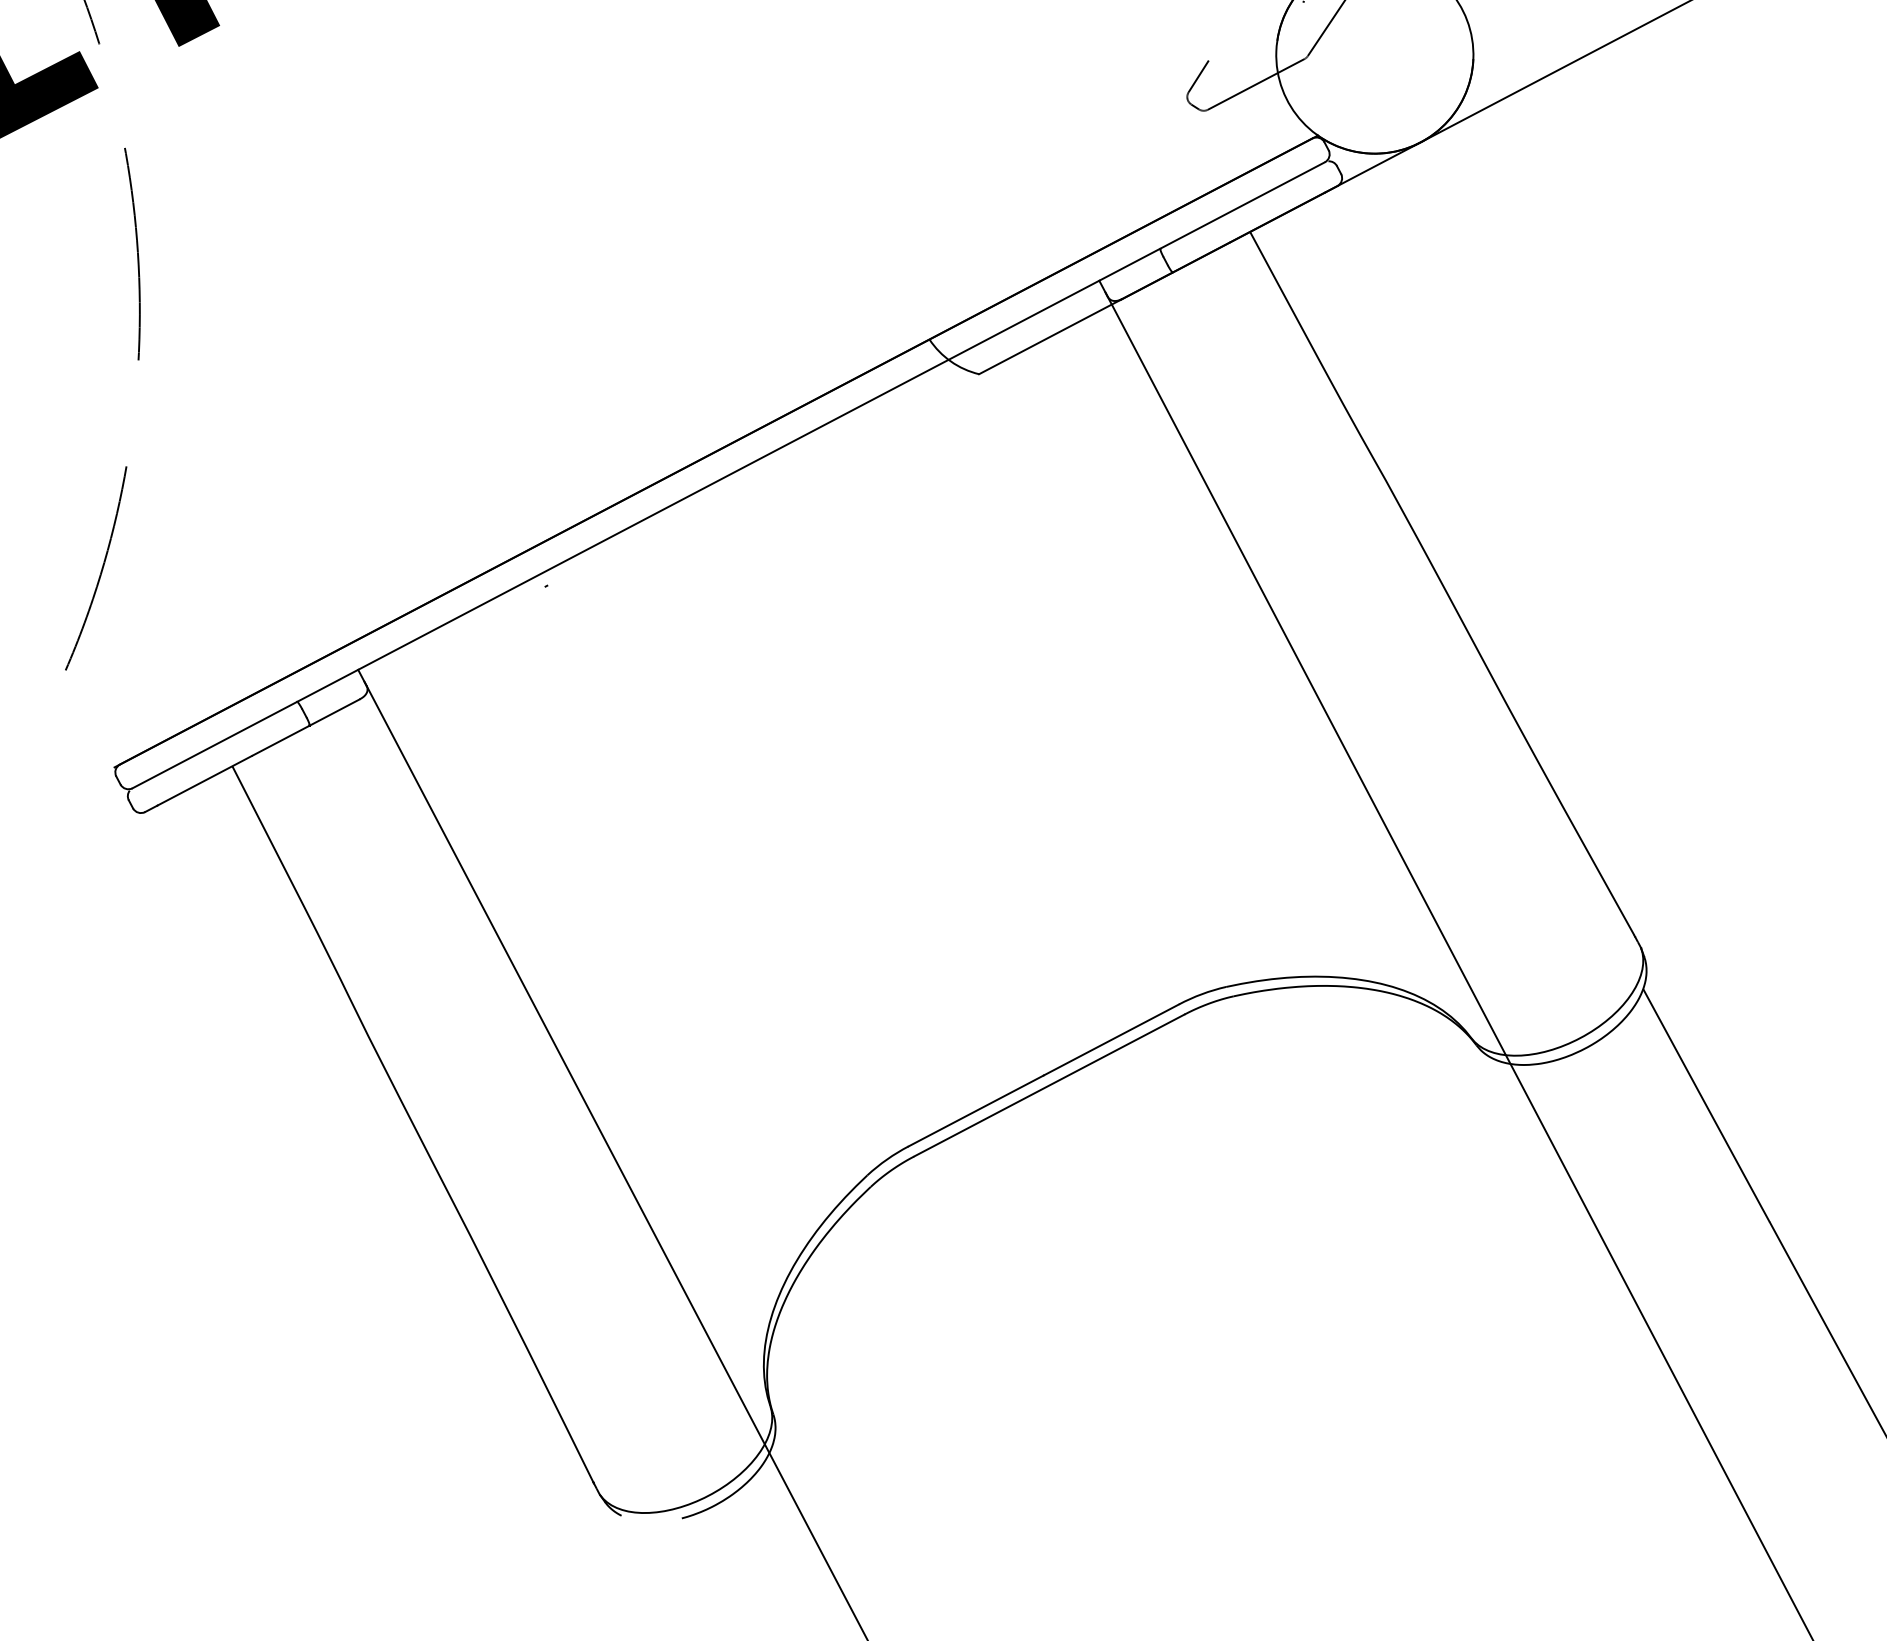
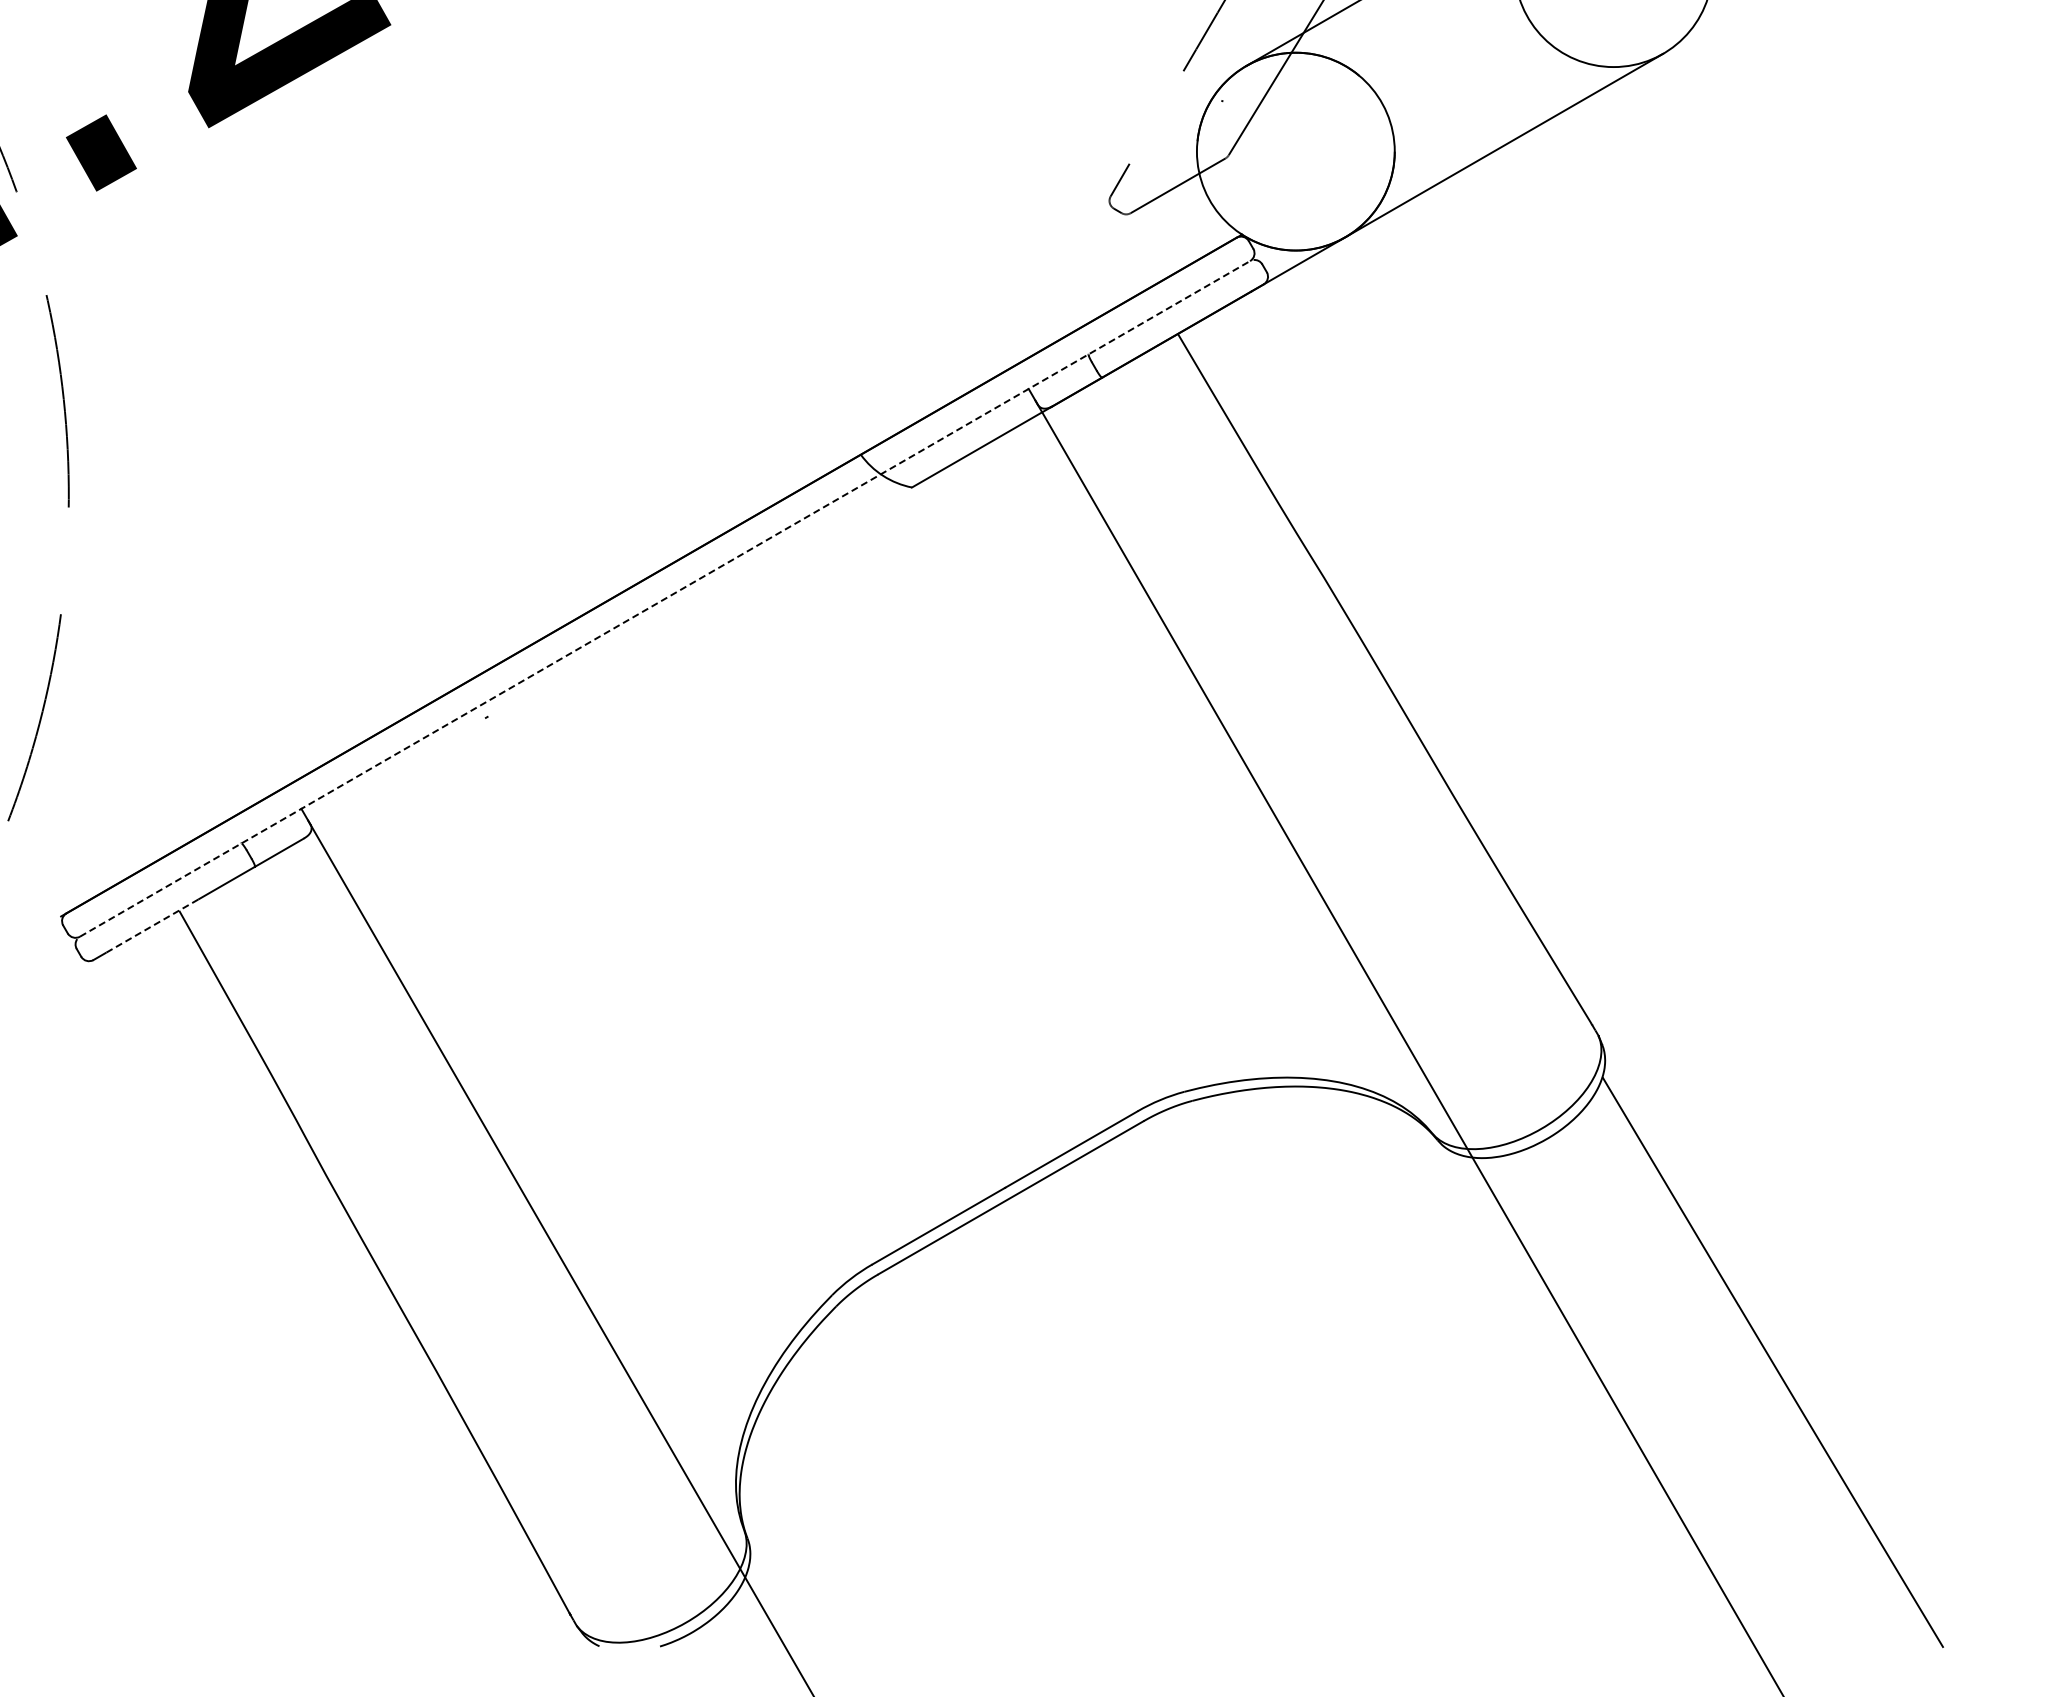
line: (729, 474) -> (665, 598), solid -> dashed
line: (204, 780) -> (151, 926), solid -> dashed

